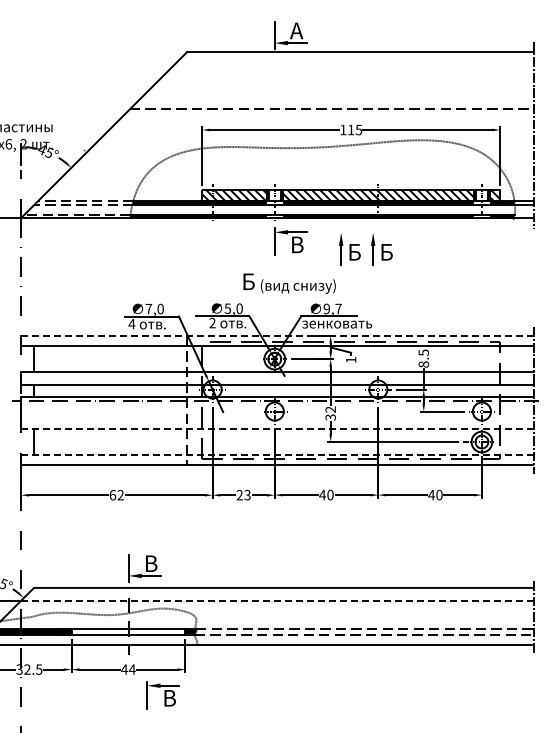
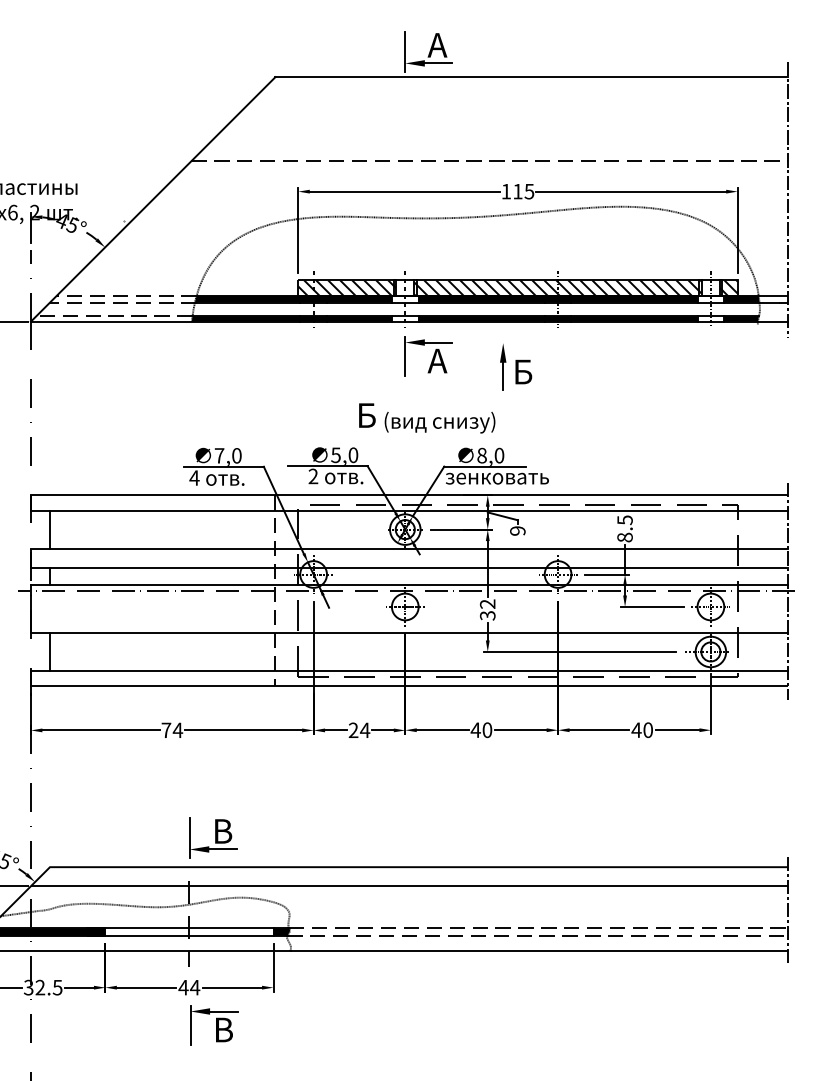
text: (296, 244) -> (437, 360), В -> А
part: (381, 249) -> (562, 367), removed
text: (332, 308) -> (490, 454), 9,7 -> 8,0
line: (271, 335) -> (400, 494), dashed -> solid
text: (350, 360) -> (516, 531), 1 -> 9
line: (278, 429) -> (410, 633), dashed -> solid
line: (277, 454) -> (409, 670), dashed -> solid
text: (116, 494) -> (171, 729), 62 -> 74
text: (247, 494) -> (365, 729), 23 -> 24
line: (278, 600) -> (410, 885), dashed -> solid
part: (162, 695) -> (213, 1025), moved

